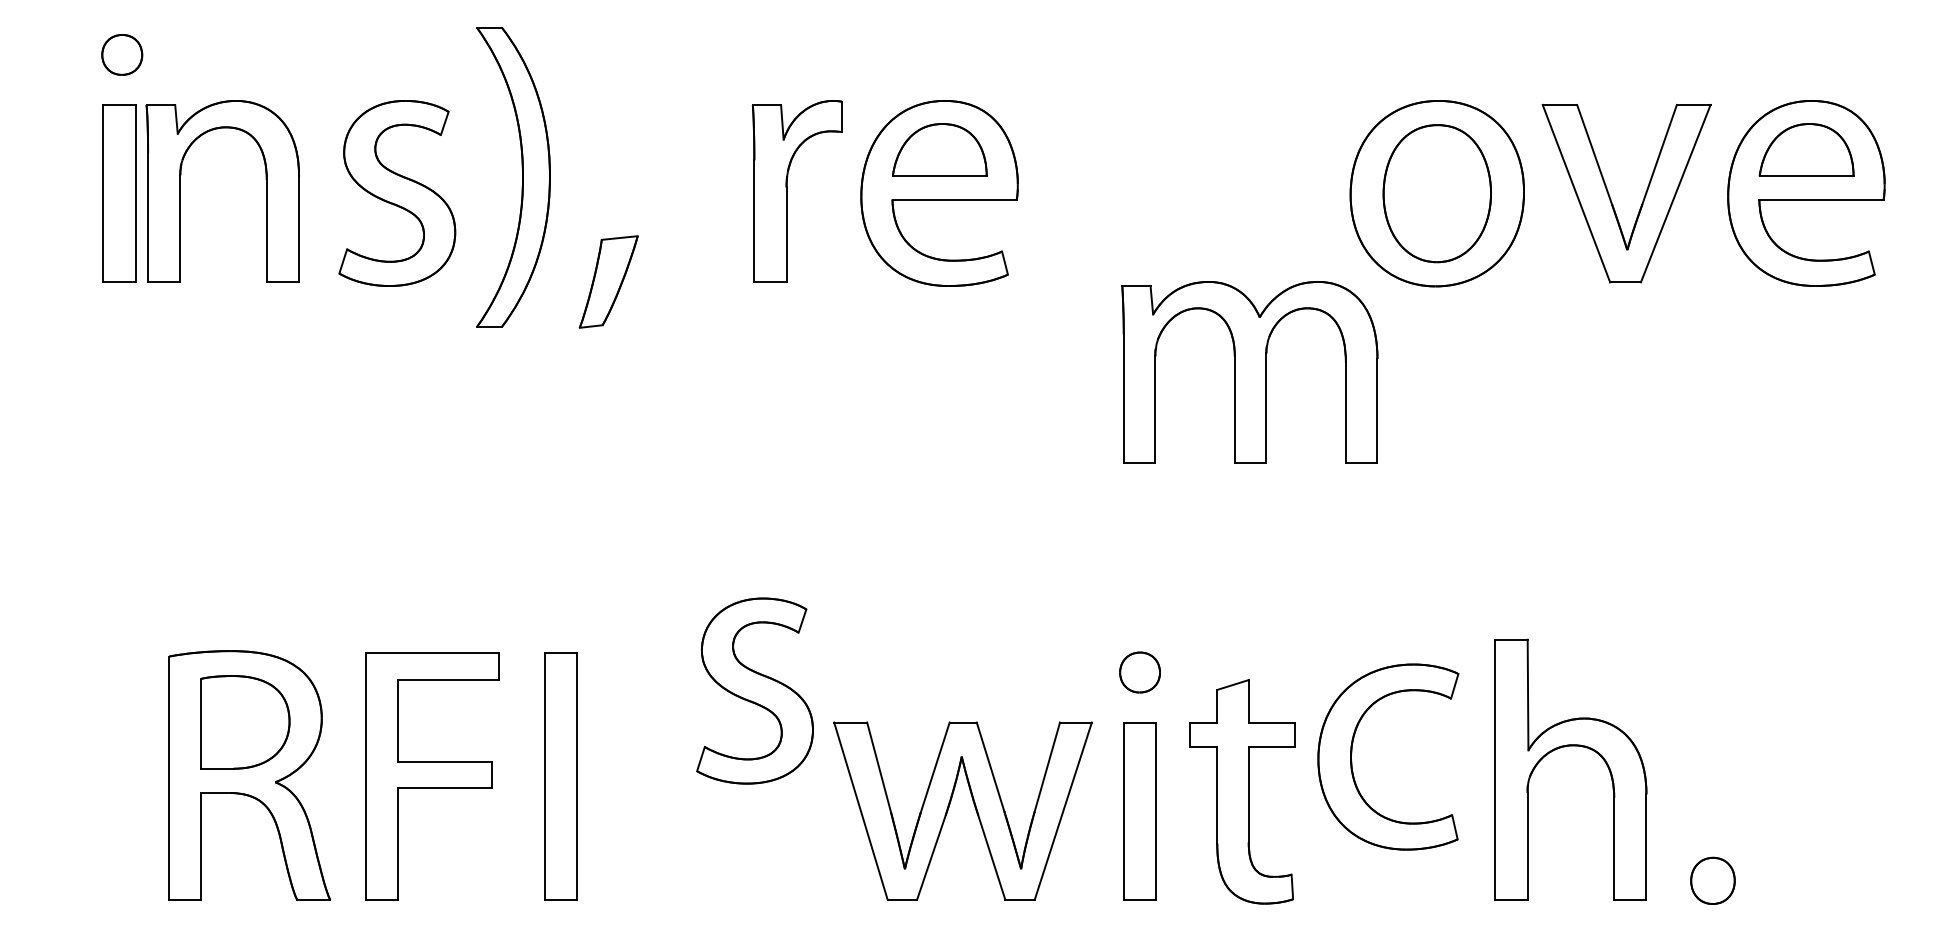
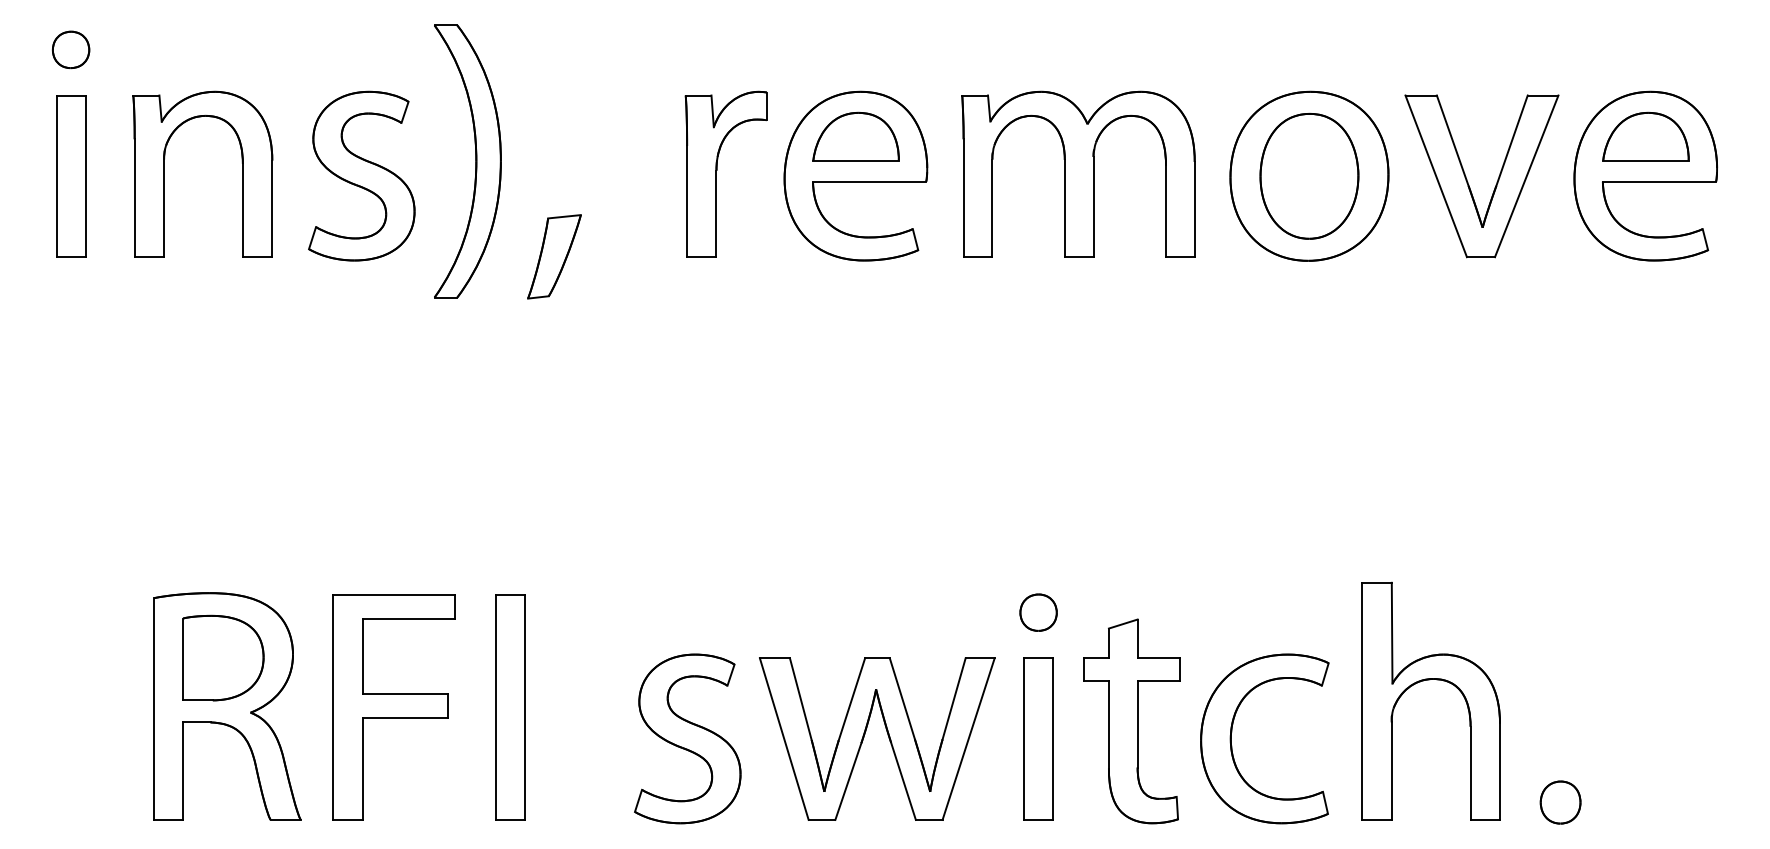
part: (122, 54) -> (71, 49), moved
part: (119, 193) -> (71, 176), moved
part: (1249, 372) -> (1078, 174), moved
part: (754, 690) -> (687, 738), moved
part: (1352, 752) -> (1232, 734), moved

